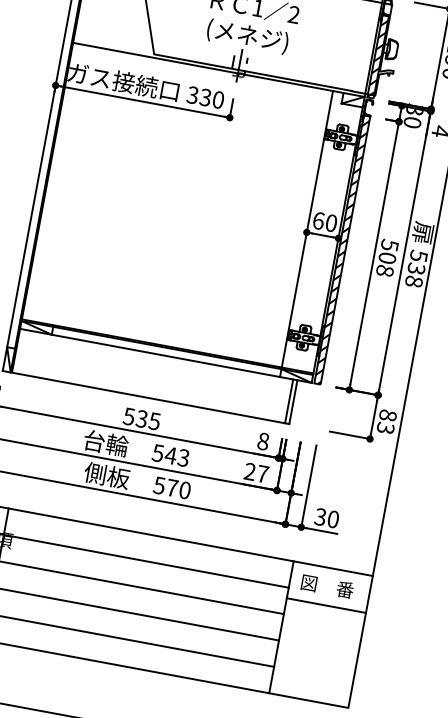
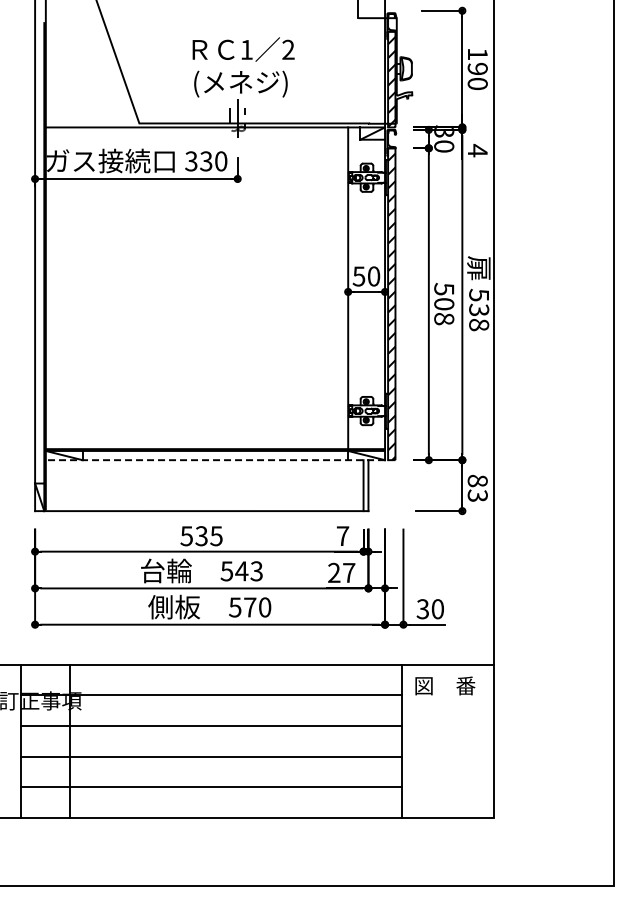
text: (318, 220) -> (358, 276), 60 -> 50
line: (165, 356) -> (215, 460), solid -> dashed
text: (262, 441) -> (342, 536), 8 -> 7
line: (325, 605) -> (447, 707), removed

